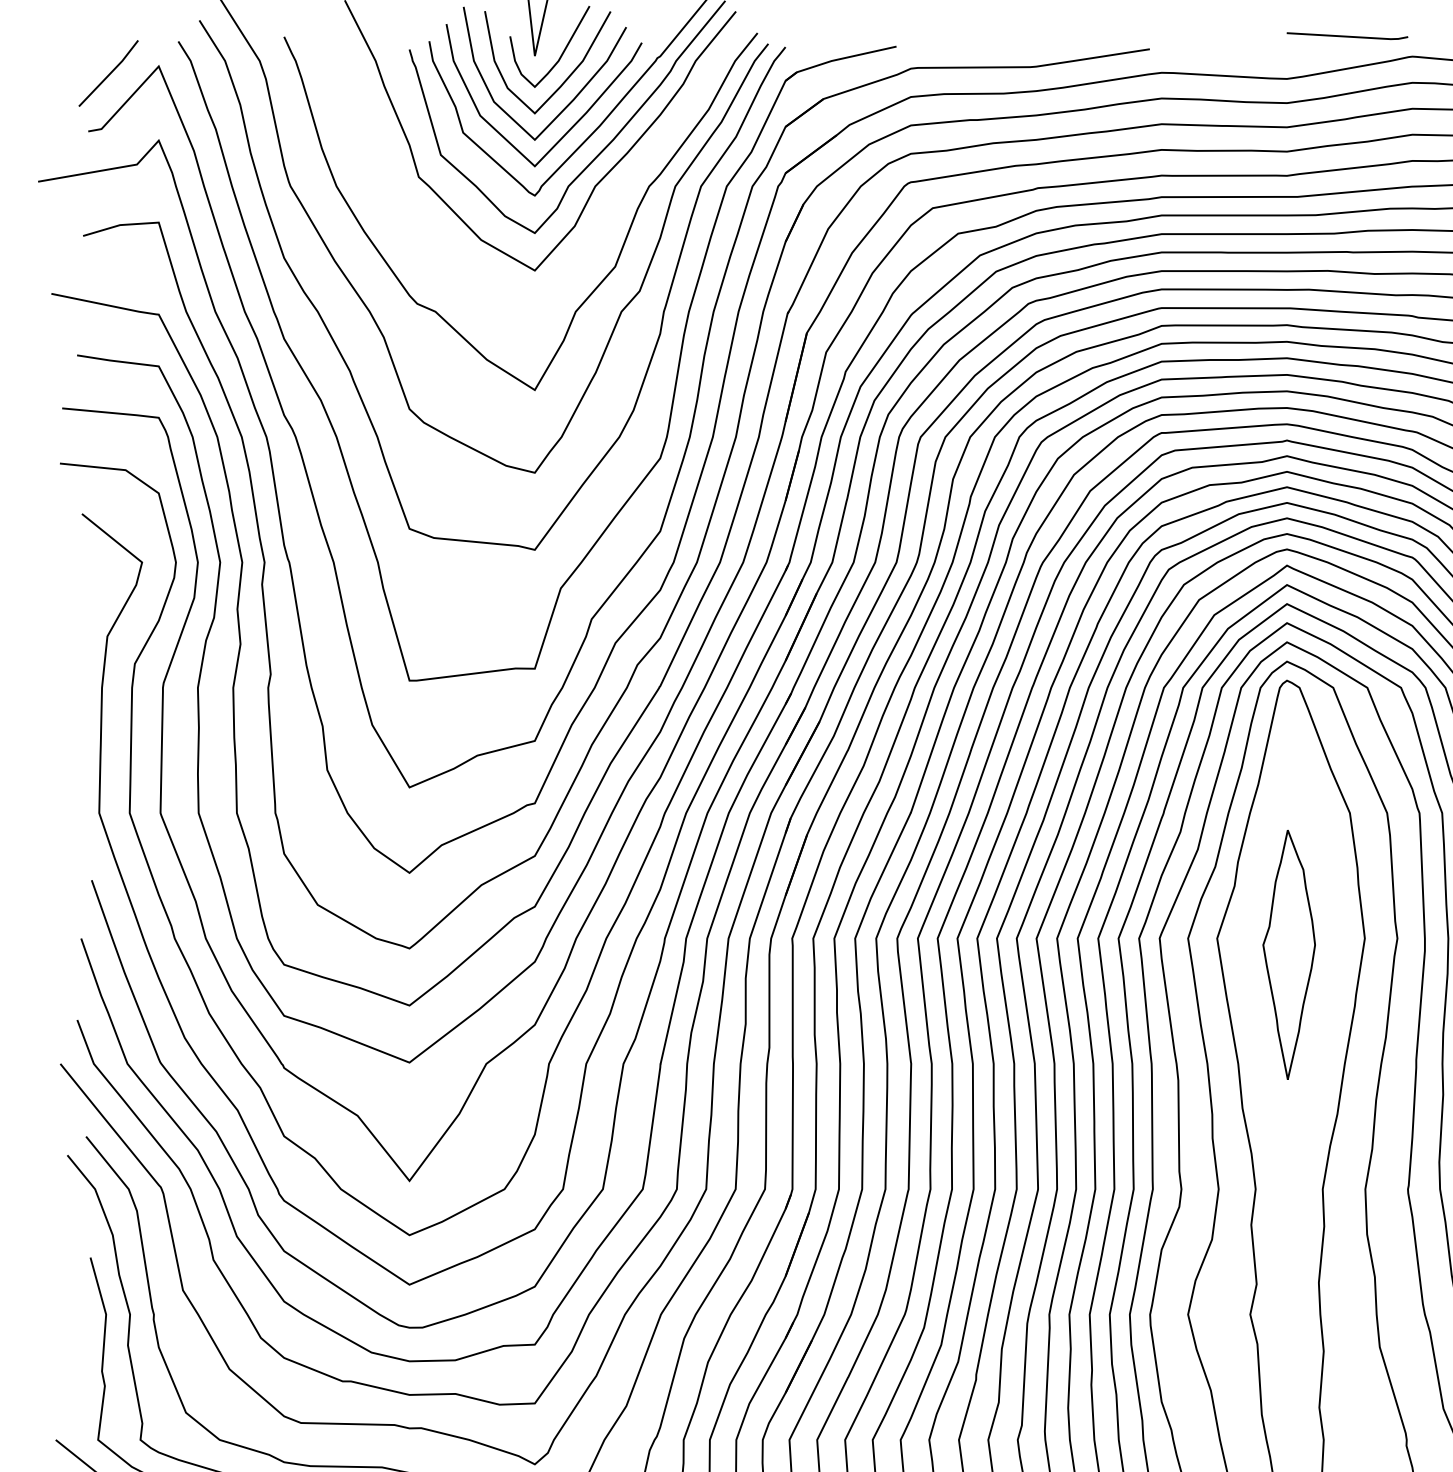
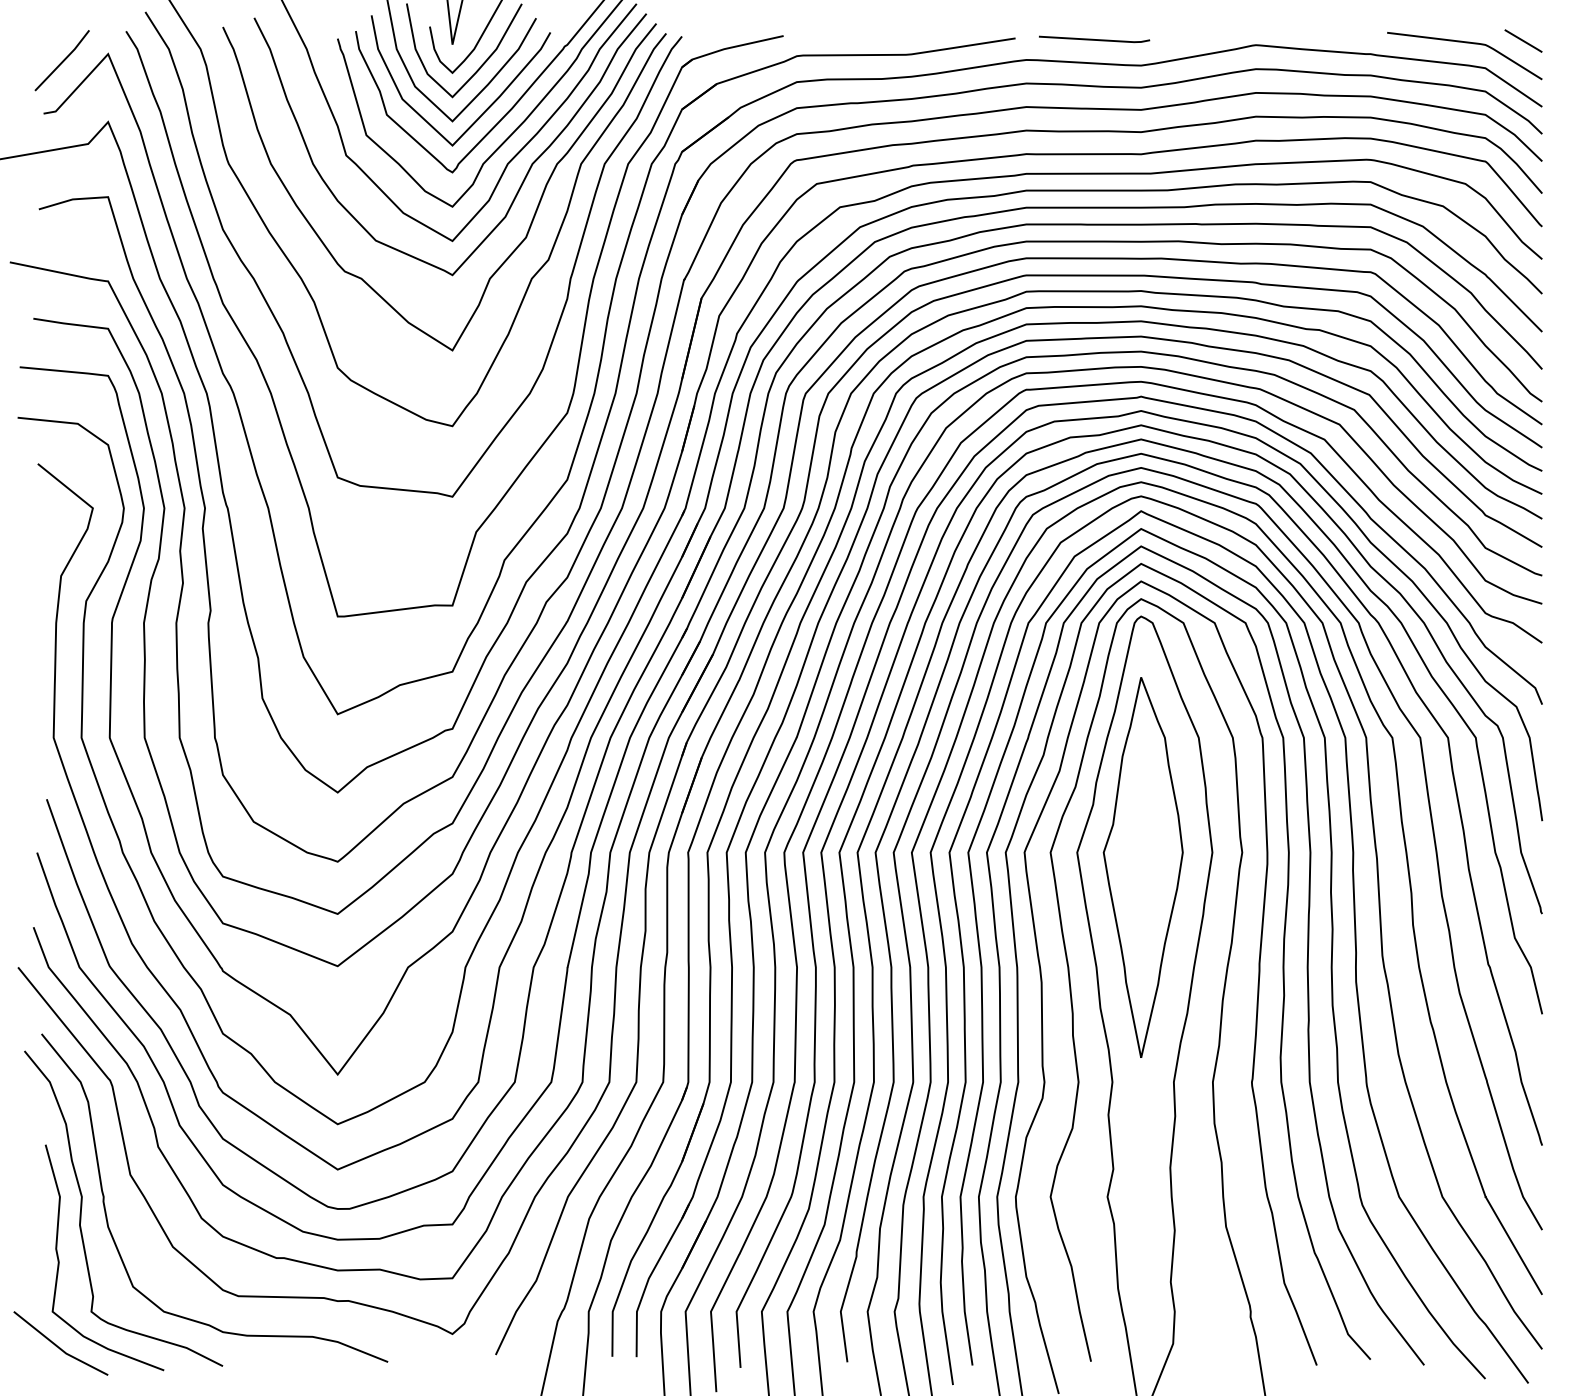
line: (1347, 36) -> (1094, 39), moved
curve: (608, 210) -> (519, 186), added
part: (1288, 954) -> (1142, 867), size x1.67

